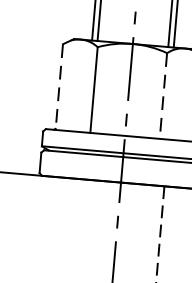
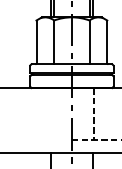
line: (59, 87) -> (36, 42), dashed -> solid
line: (163, 96) -> (89, 42), dashed -> solid

